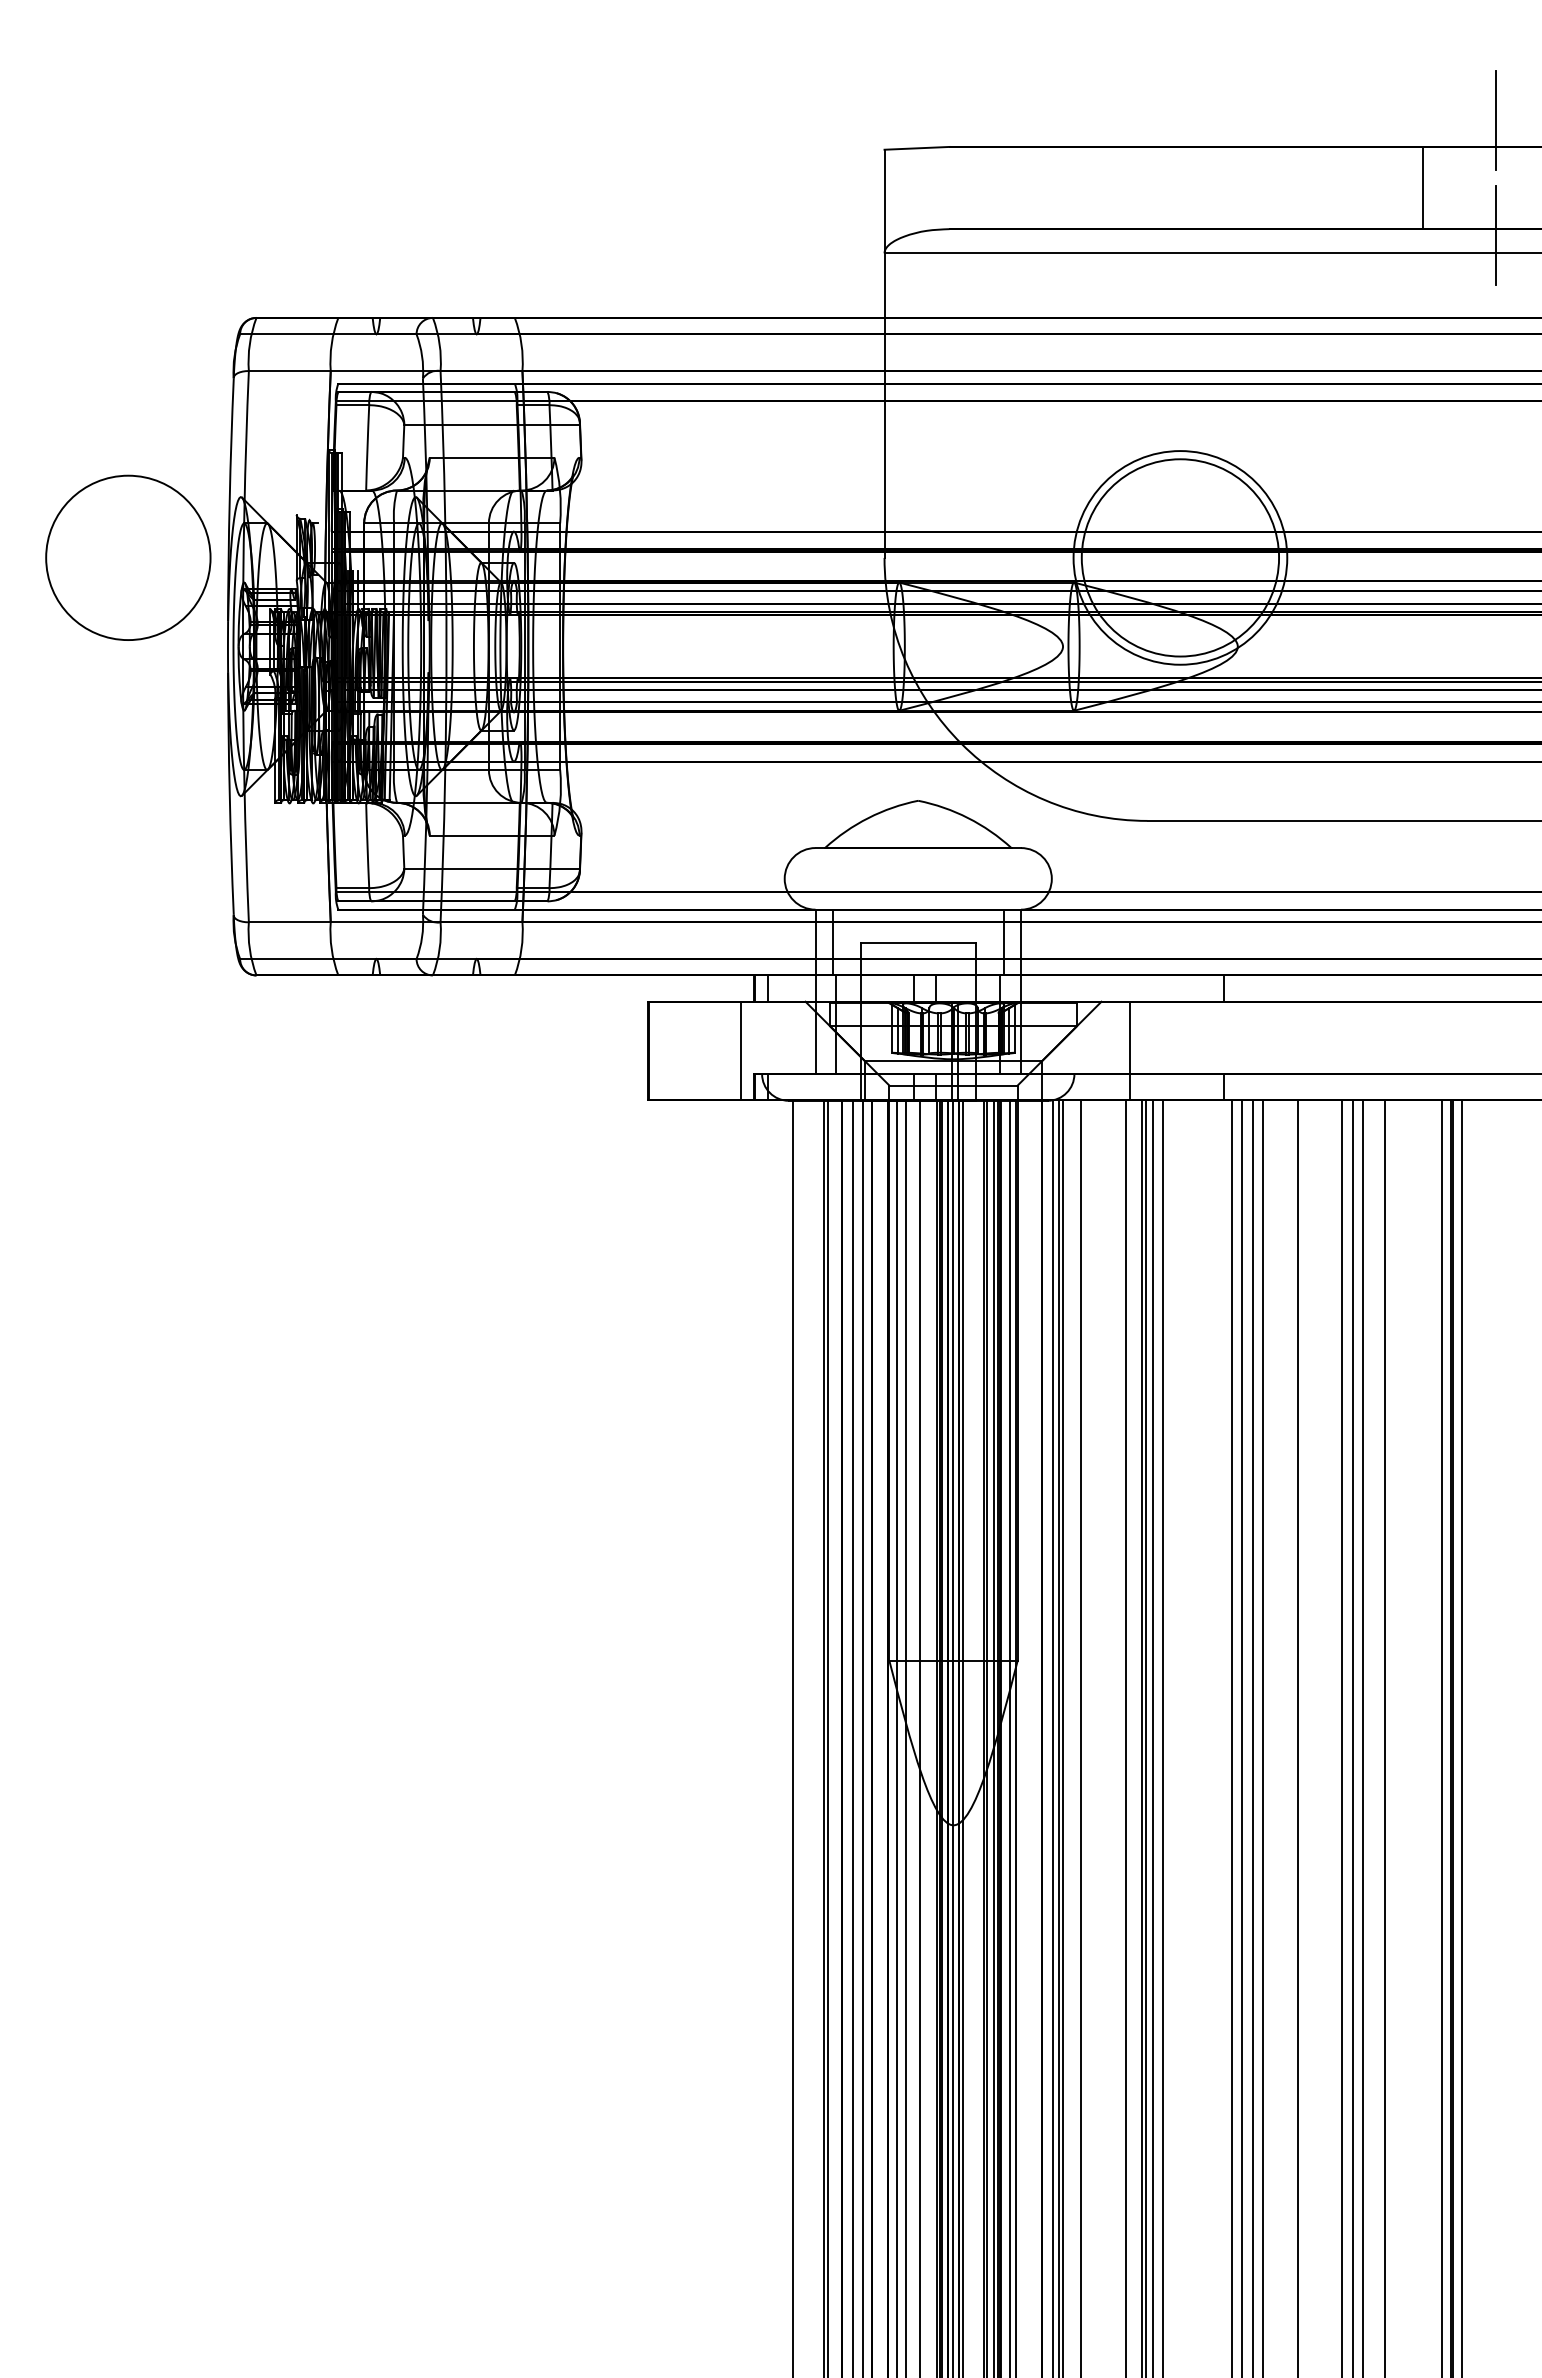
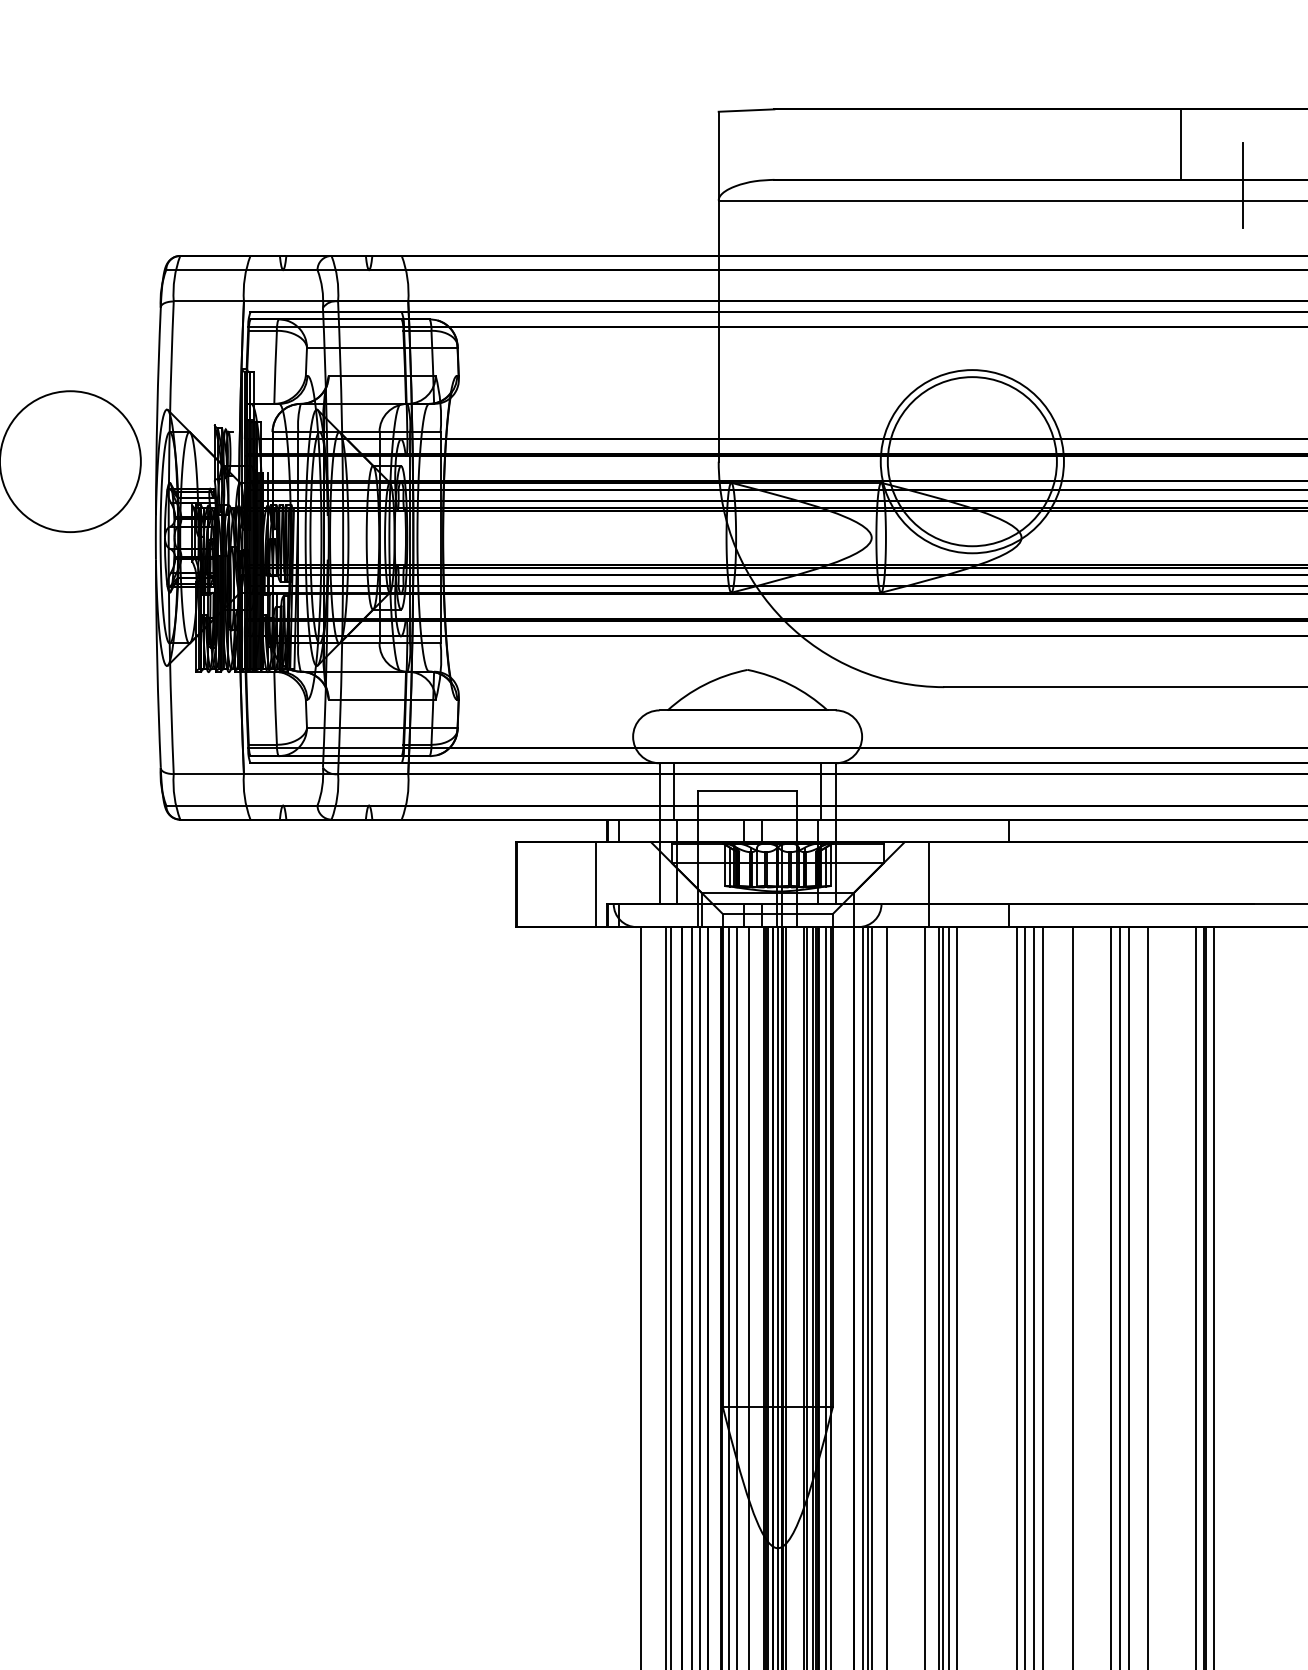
line: (1495, 120) -> (1242, 86), removed

